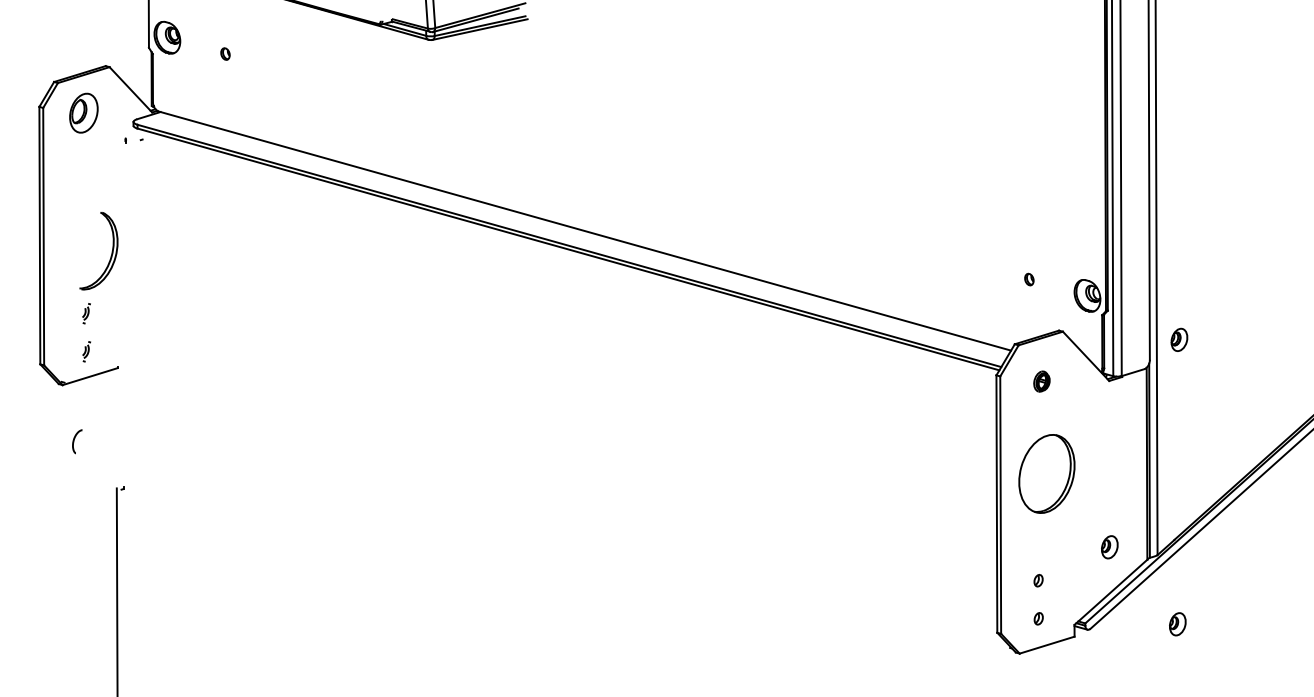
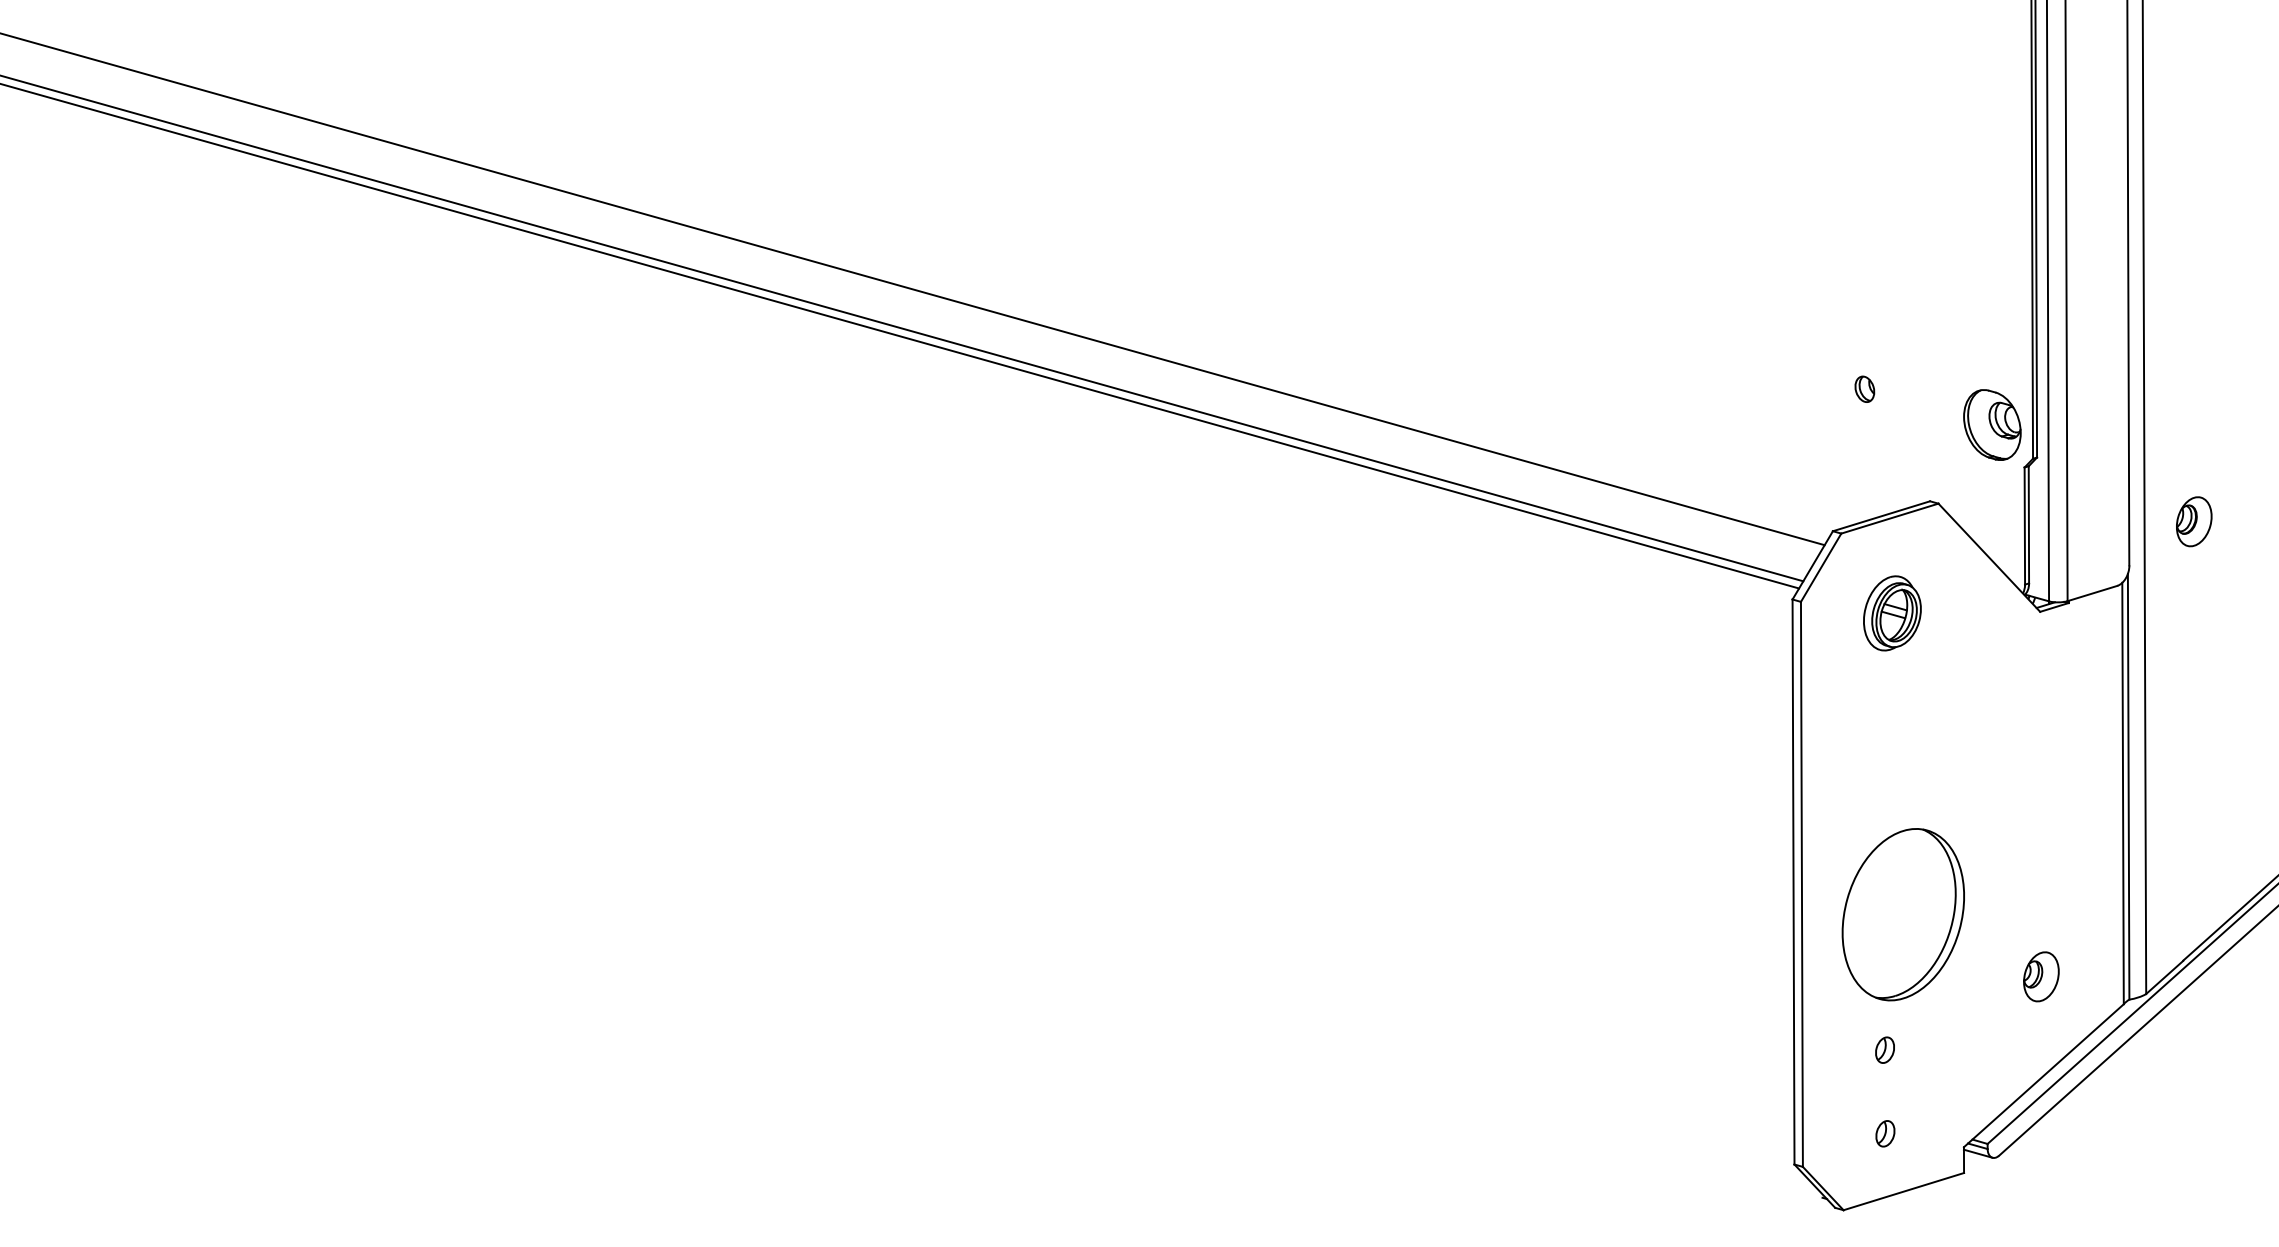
part: (1041, 381) -> (1891, 612), size x1.67
part: (1046, 473) -> (1902, 913), moved
part: (1177, 624) -> (2189, 1146), removed

